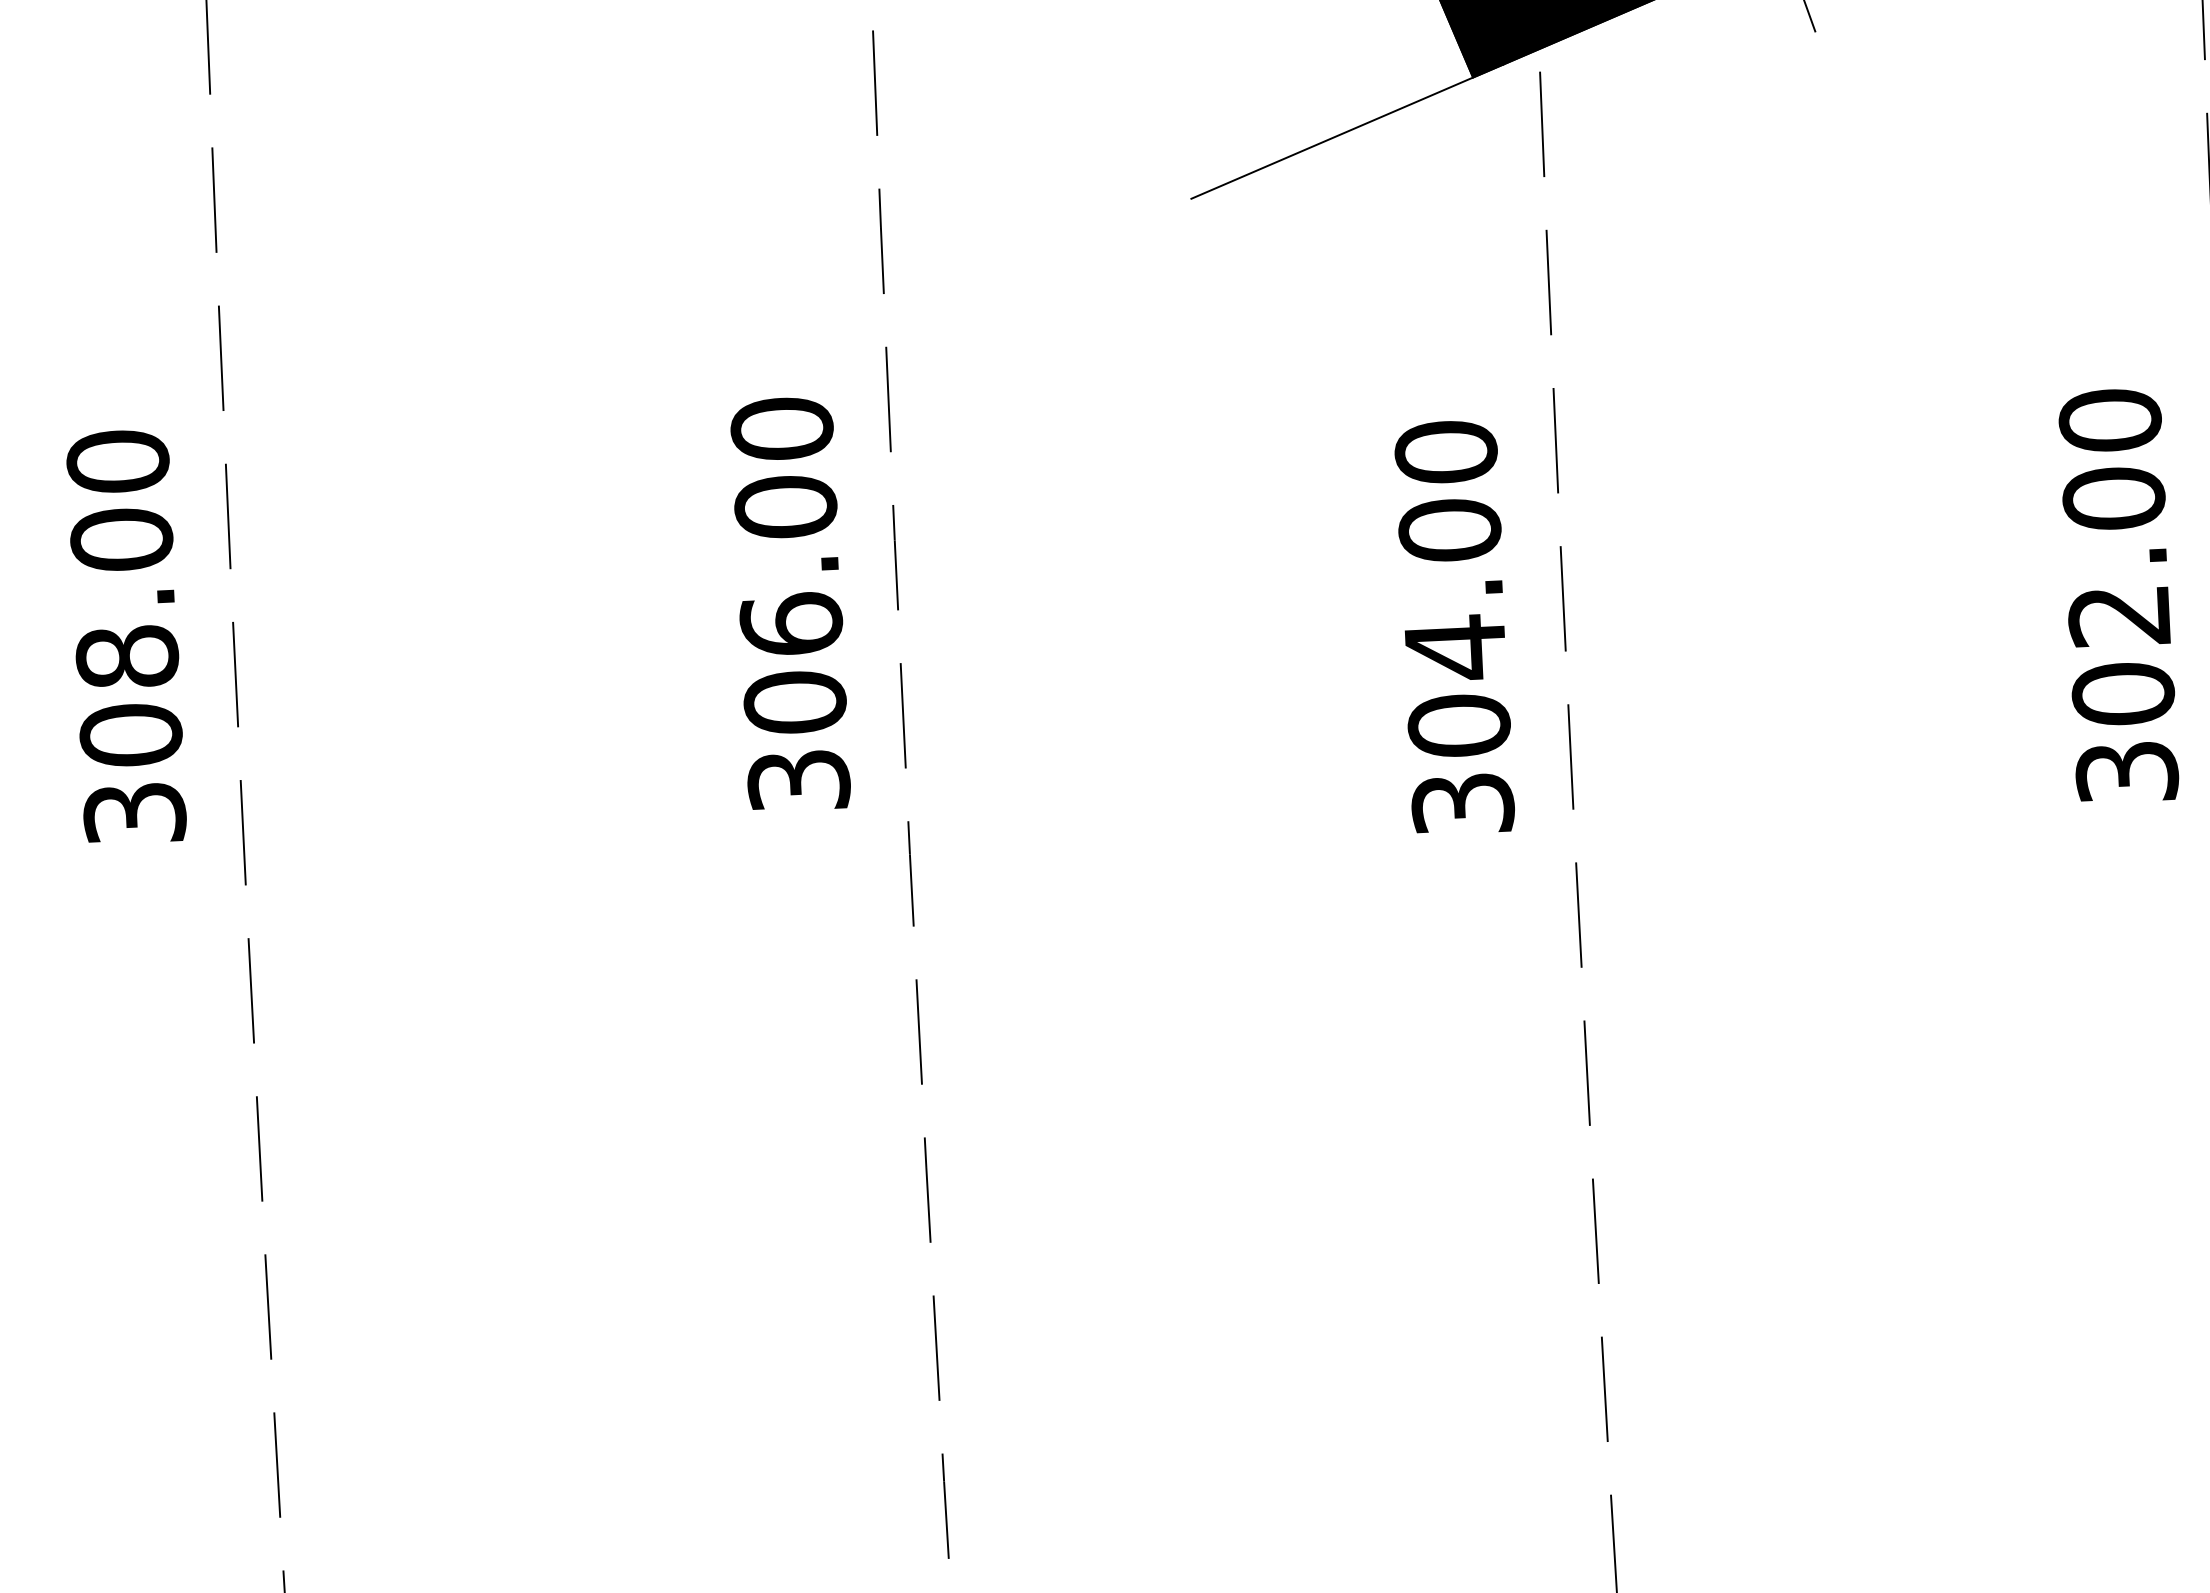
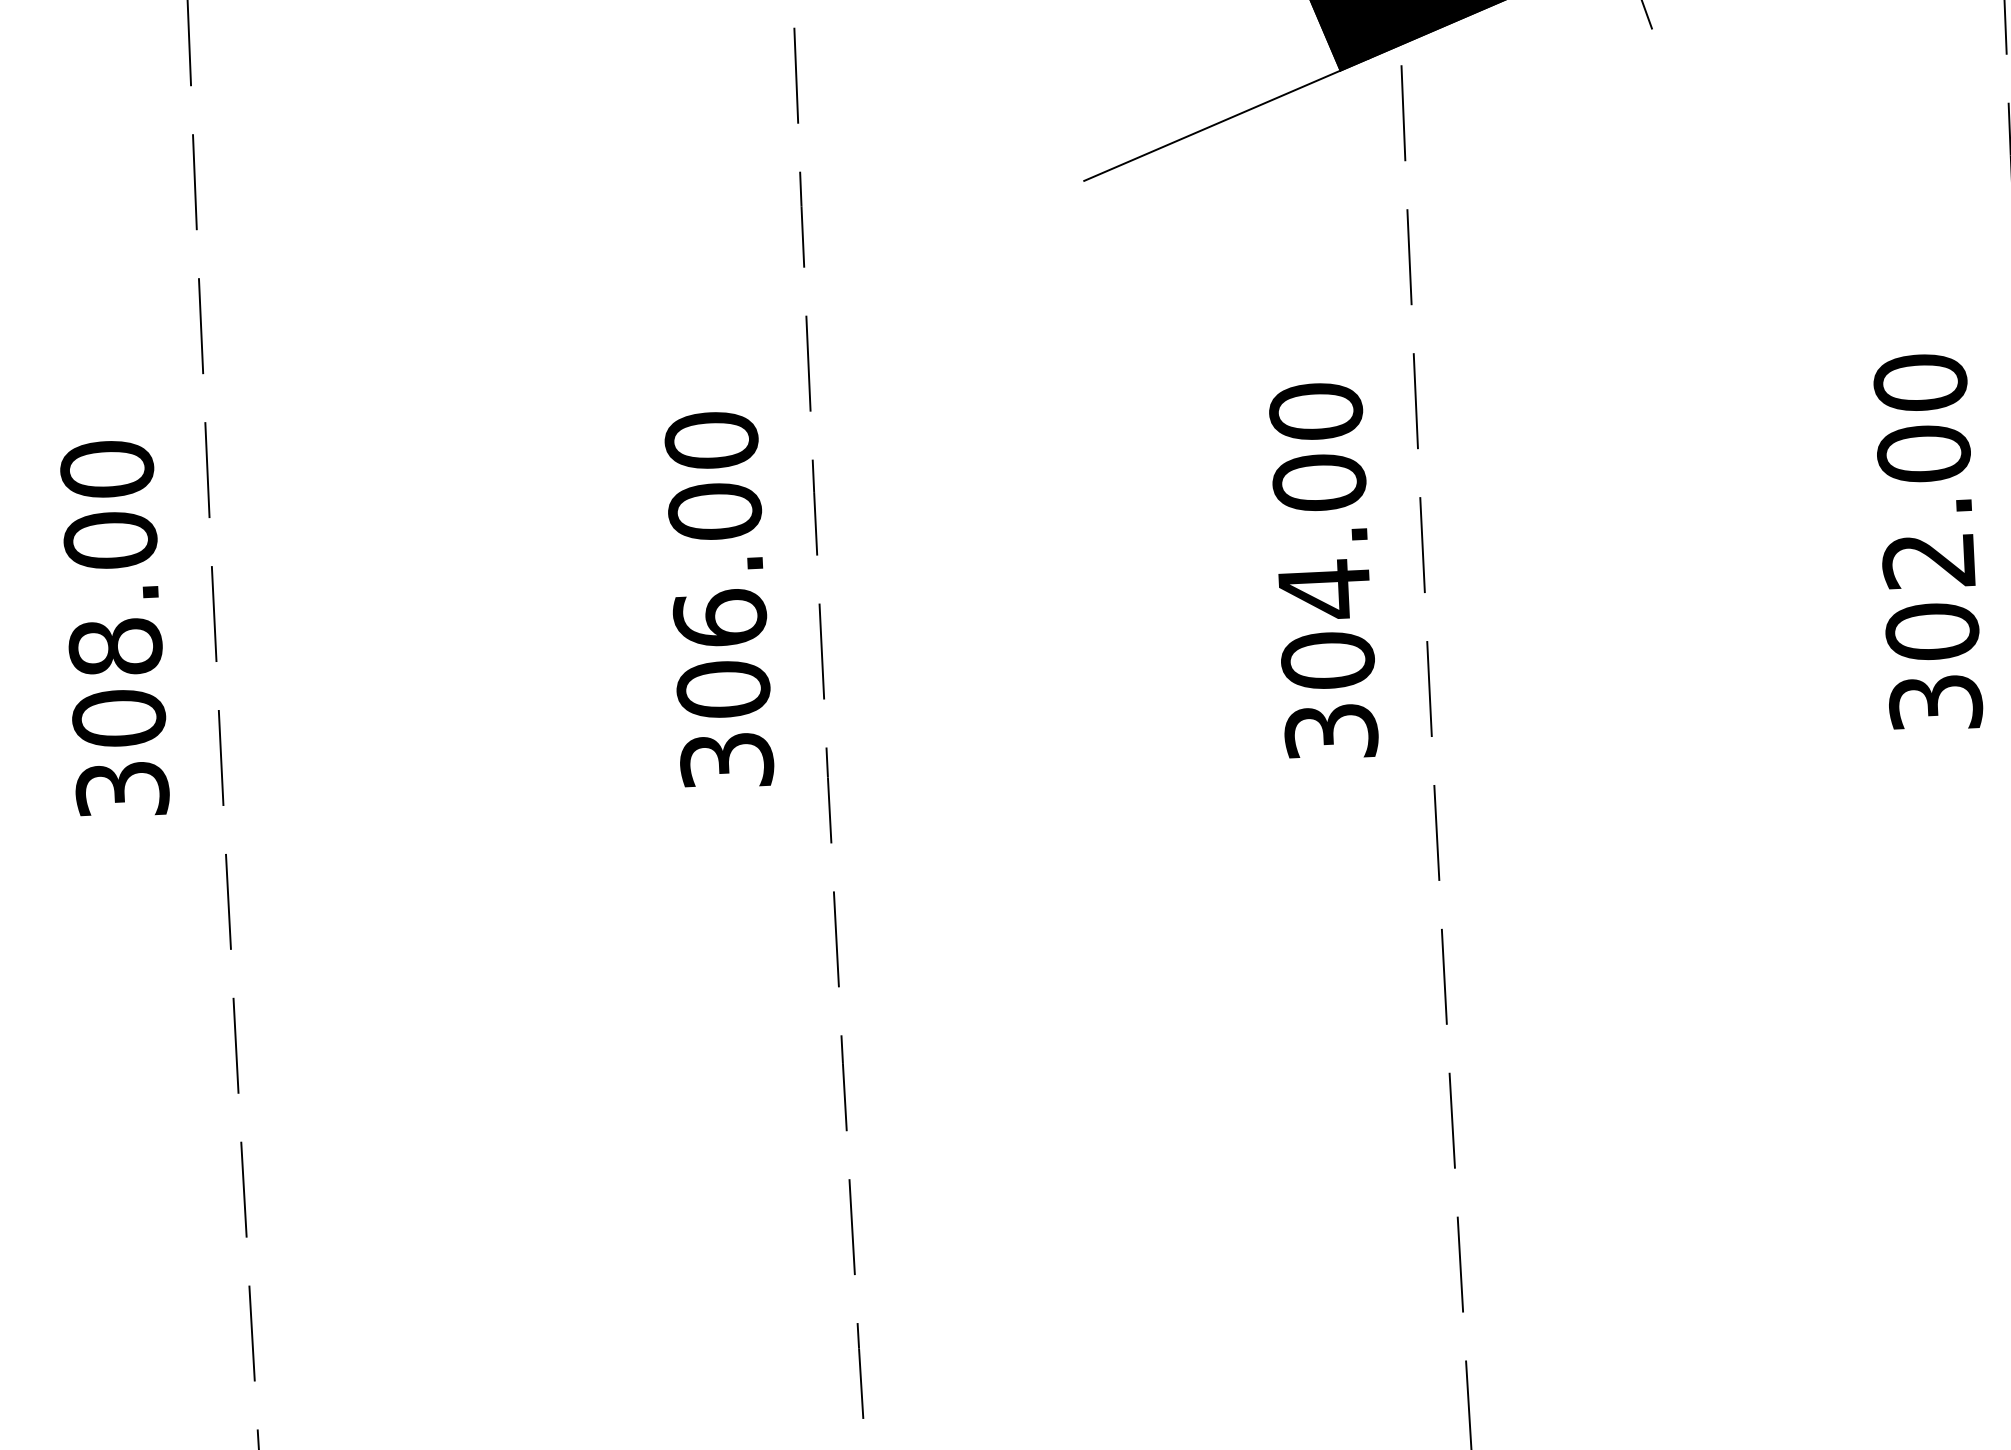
text: (790, 603) -> (719, 599), moved
text: (126, 636) -> (114, 628), moved

